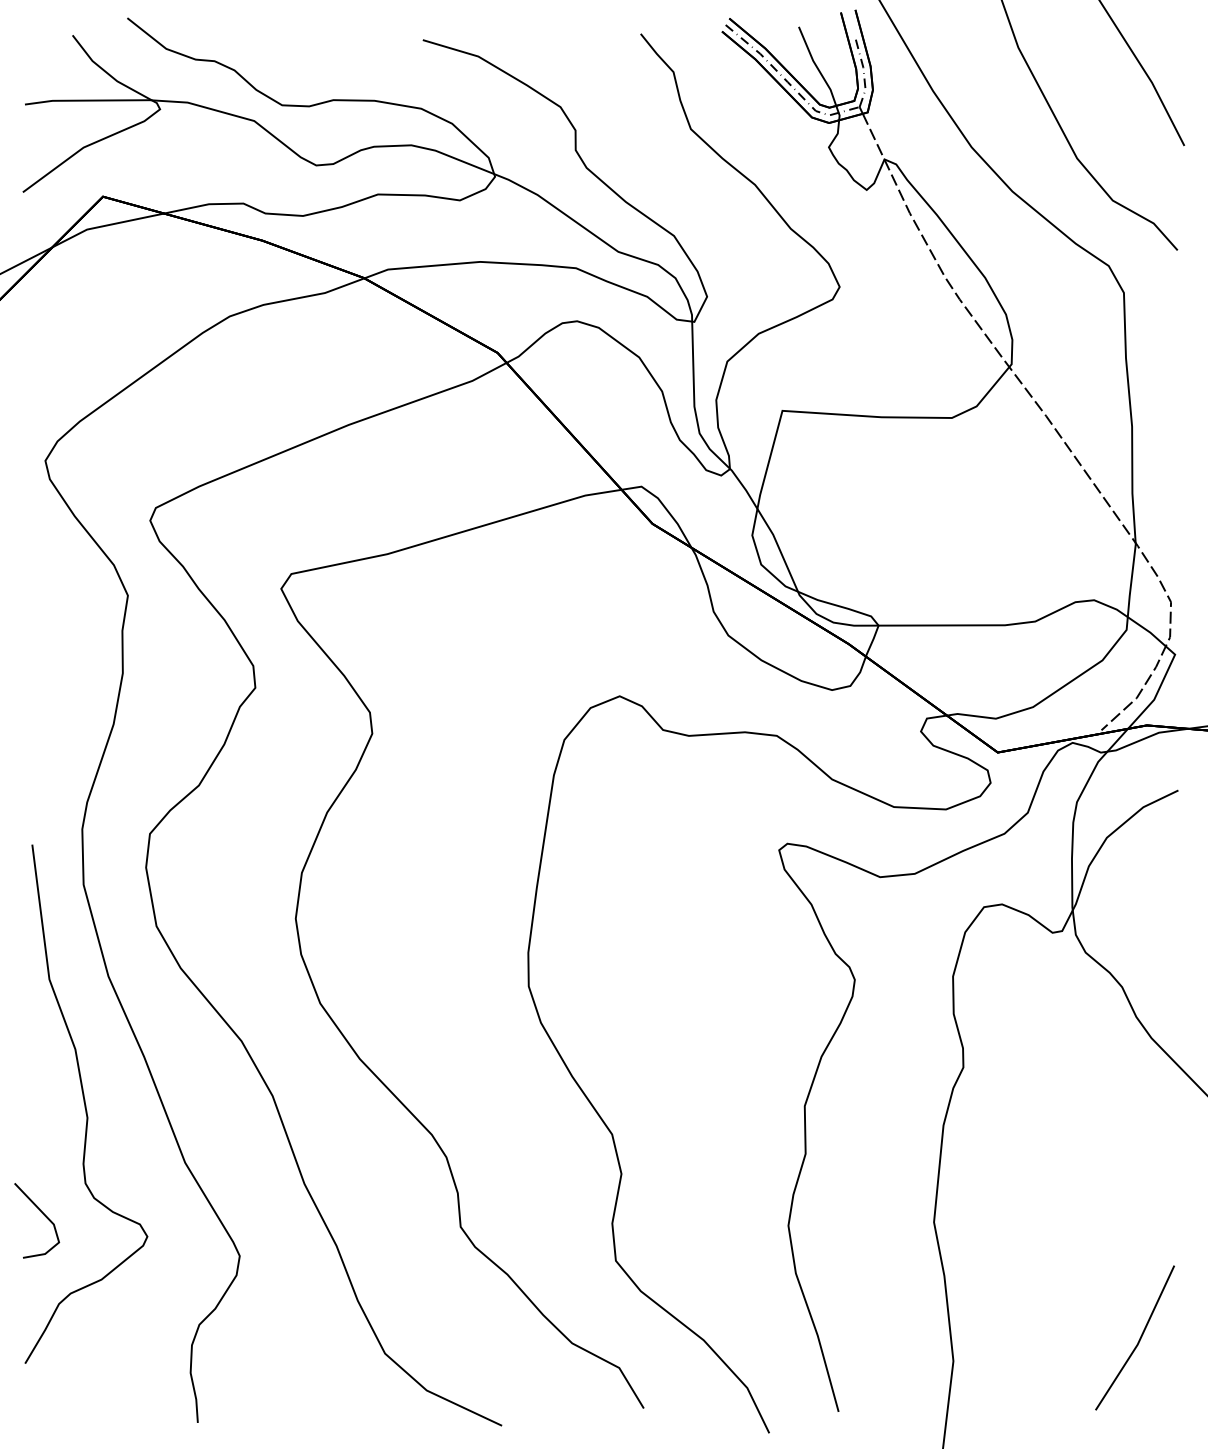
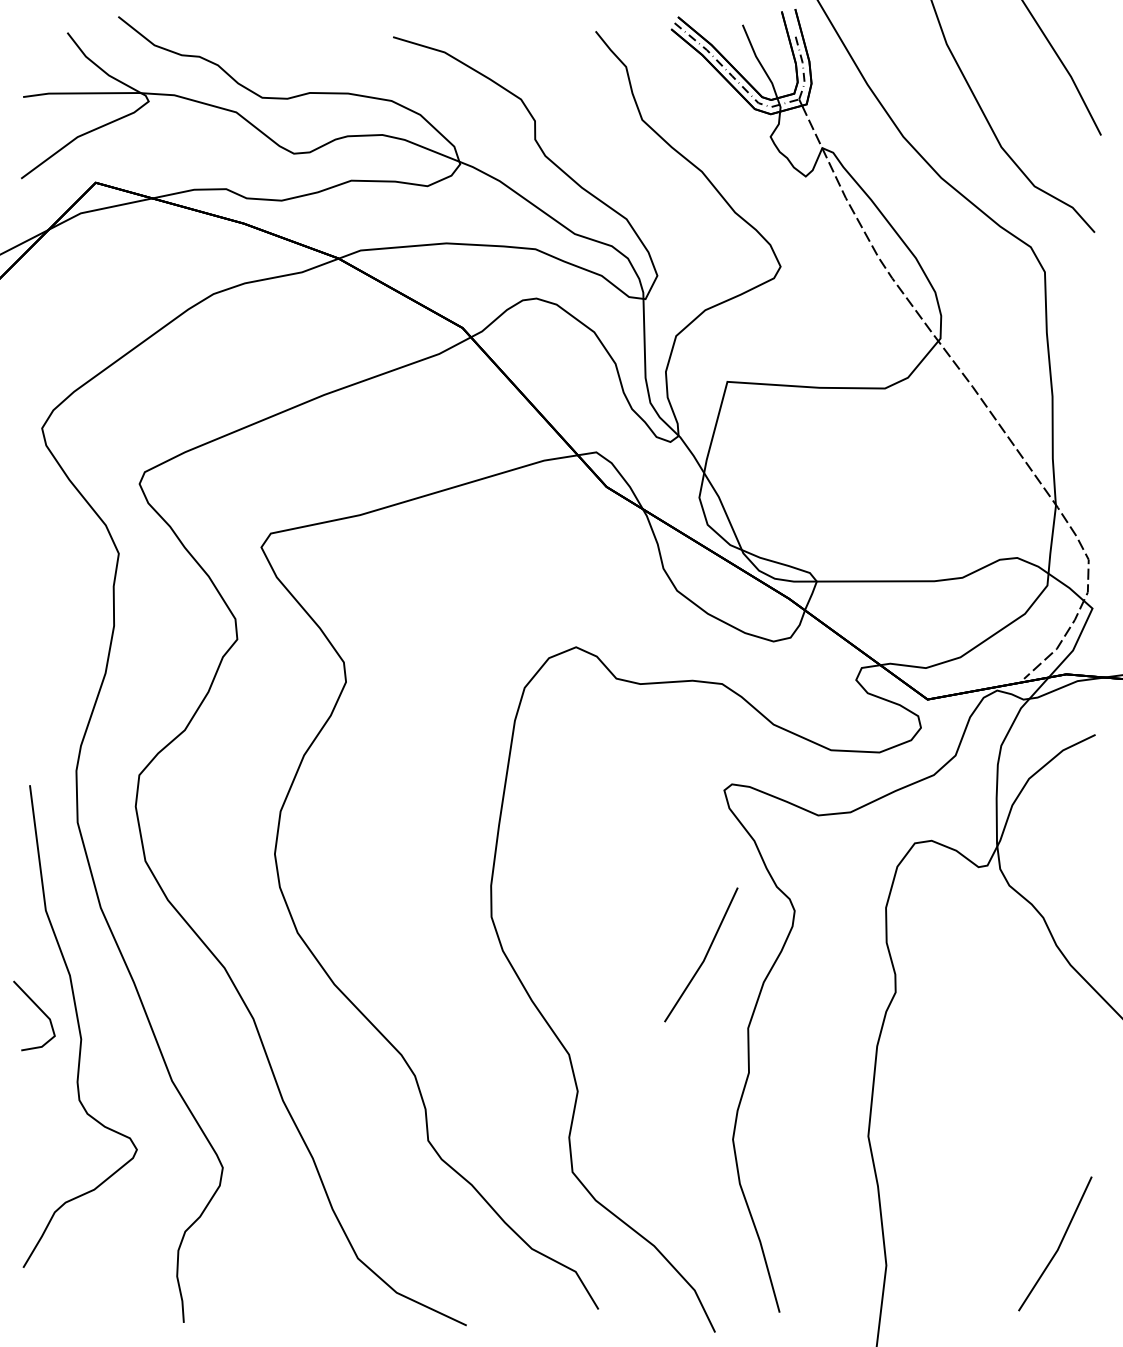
line: (757, 1028) -> (704, 956), added
line: (42, 1213) -> (39, 1009), moved

